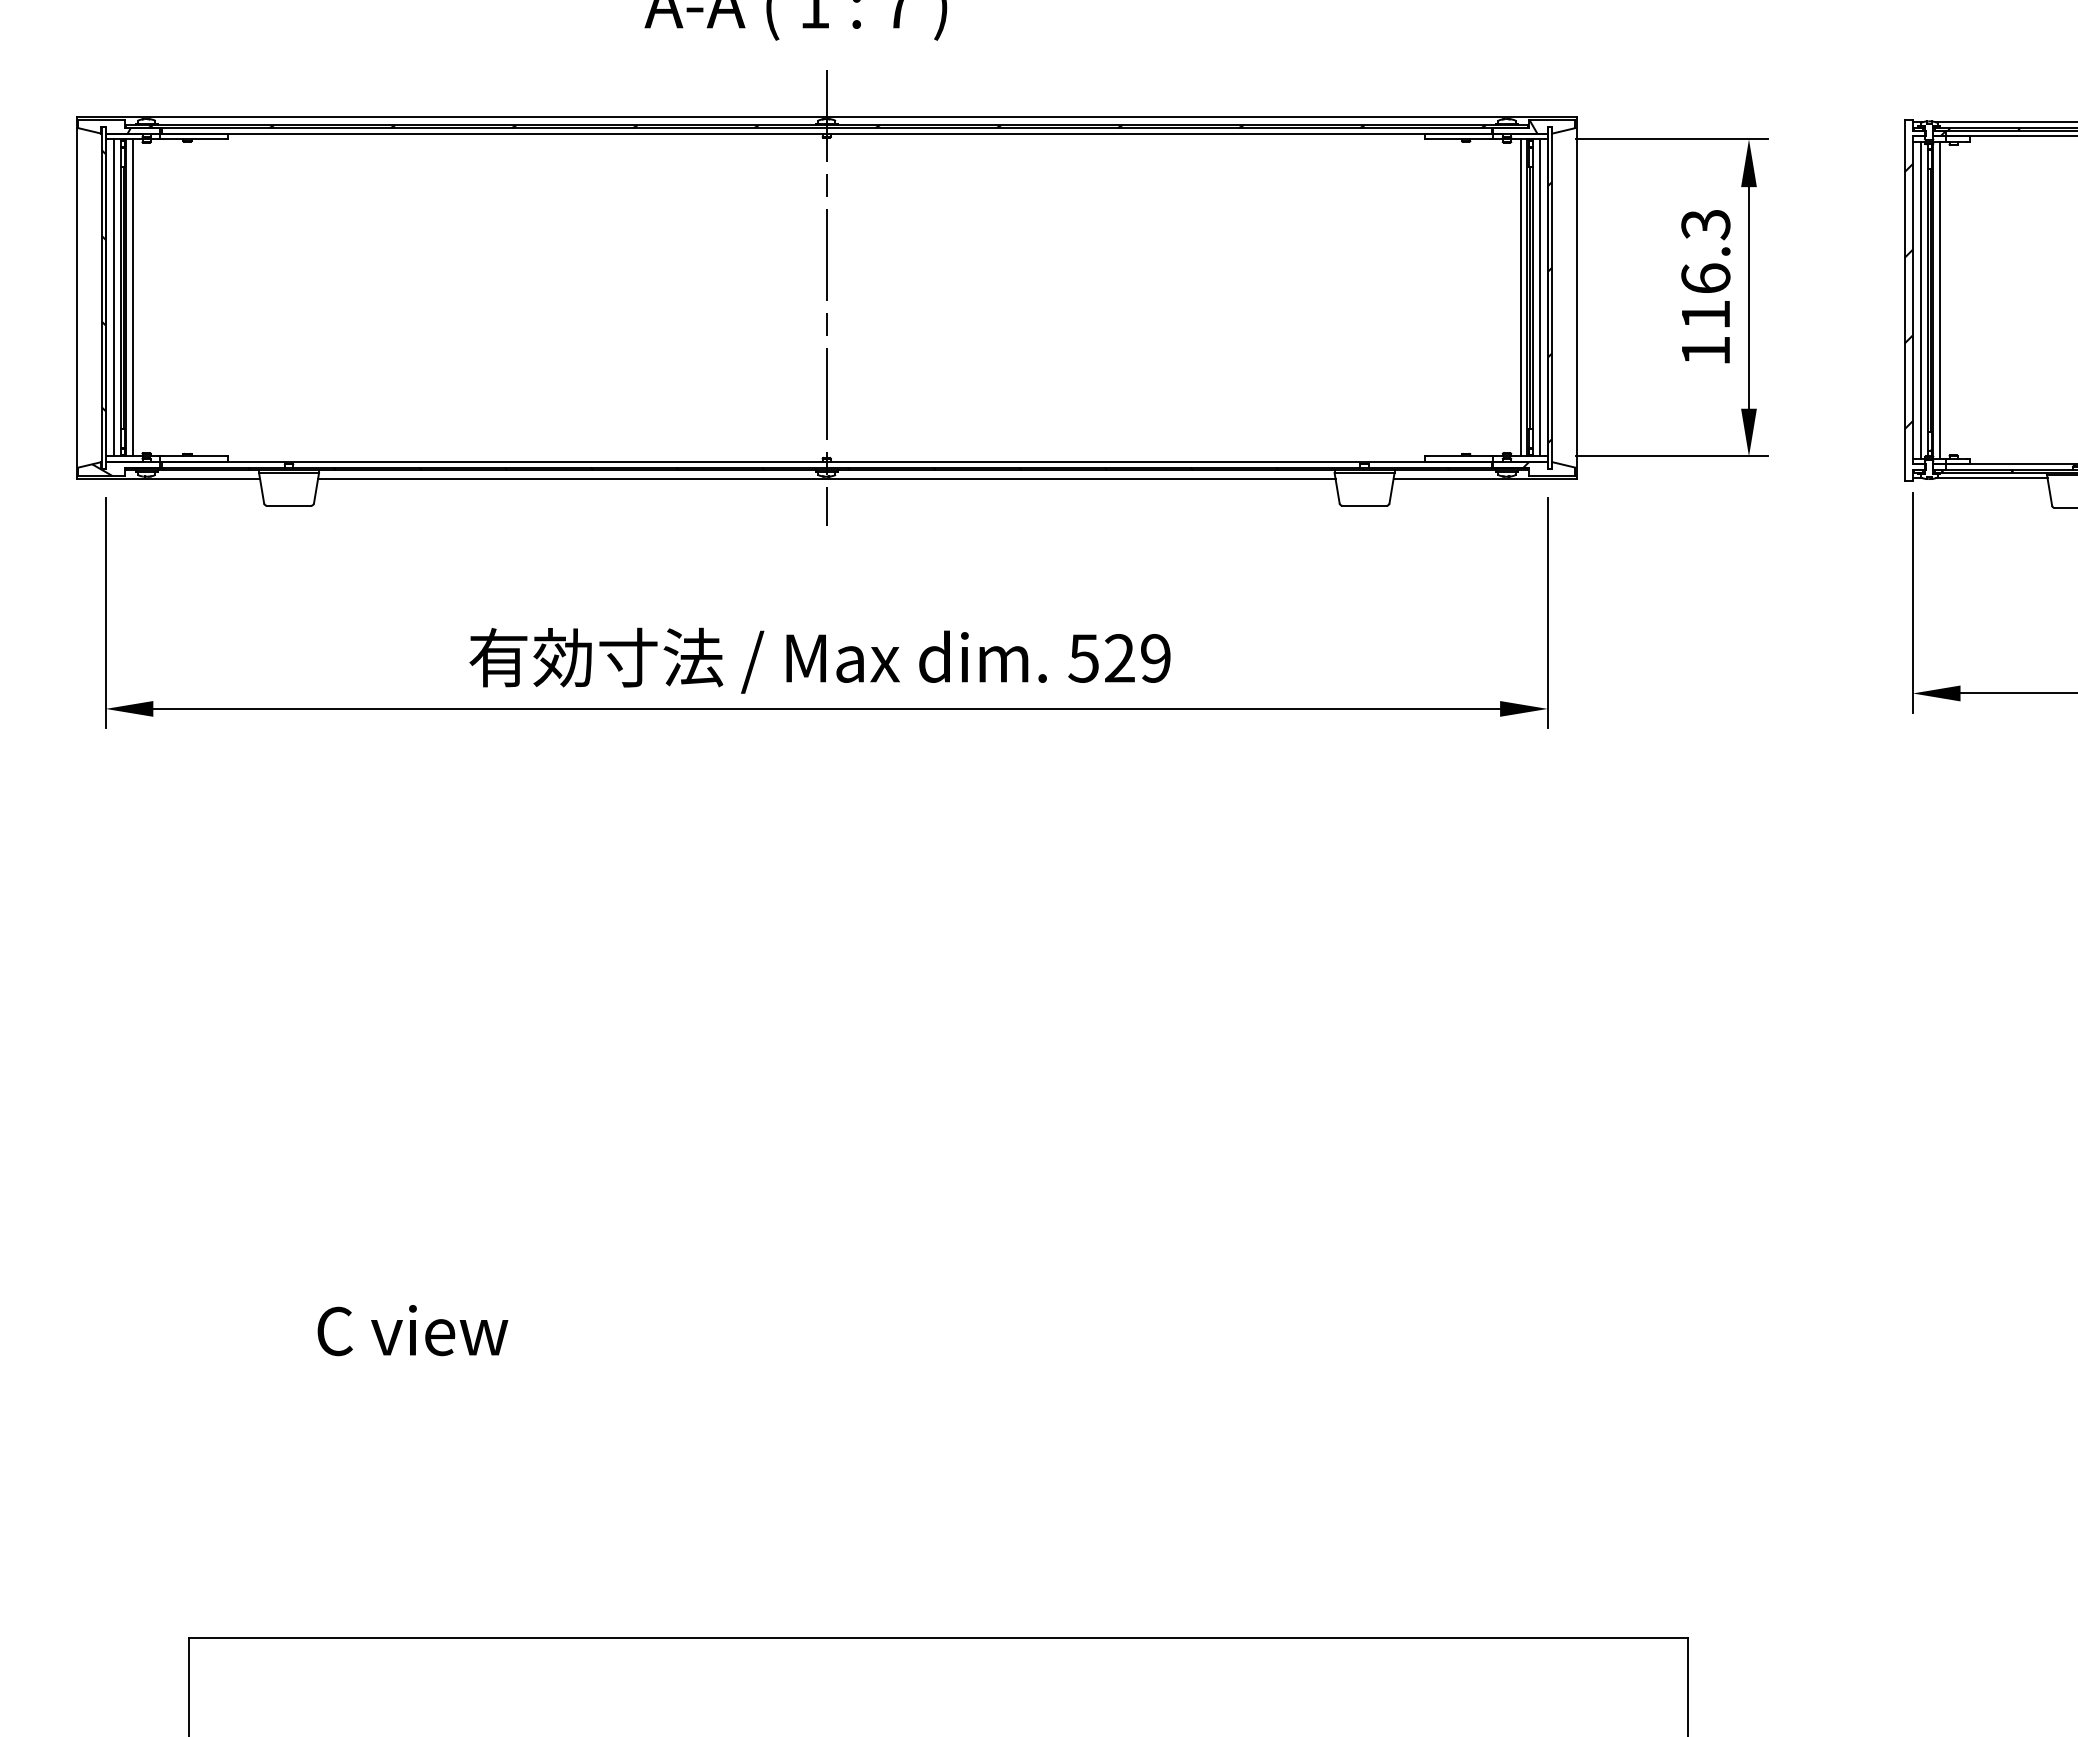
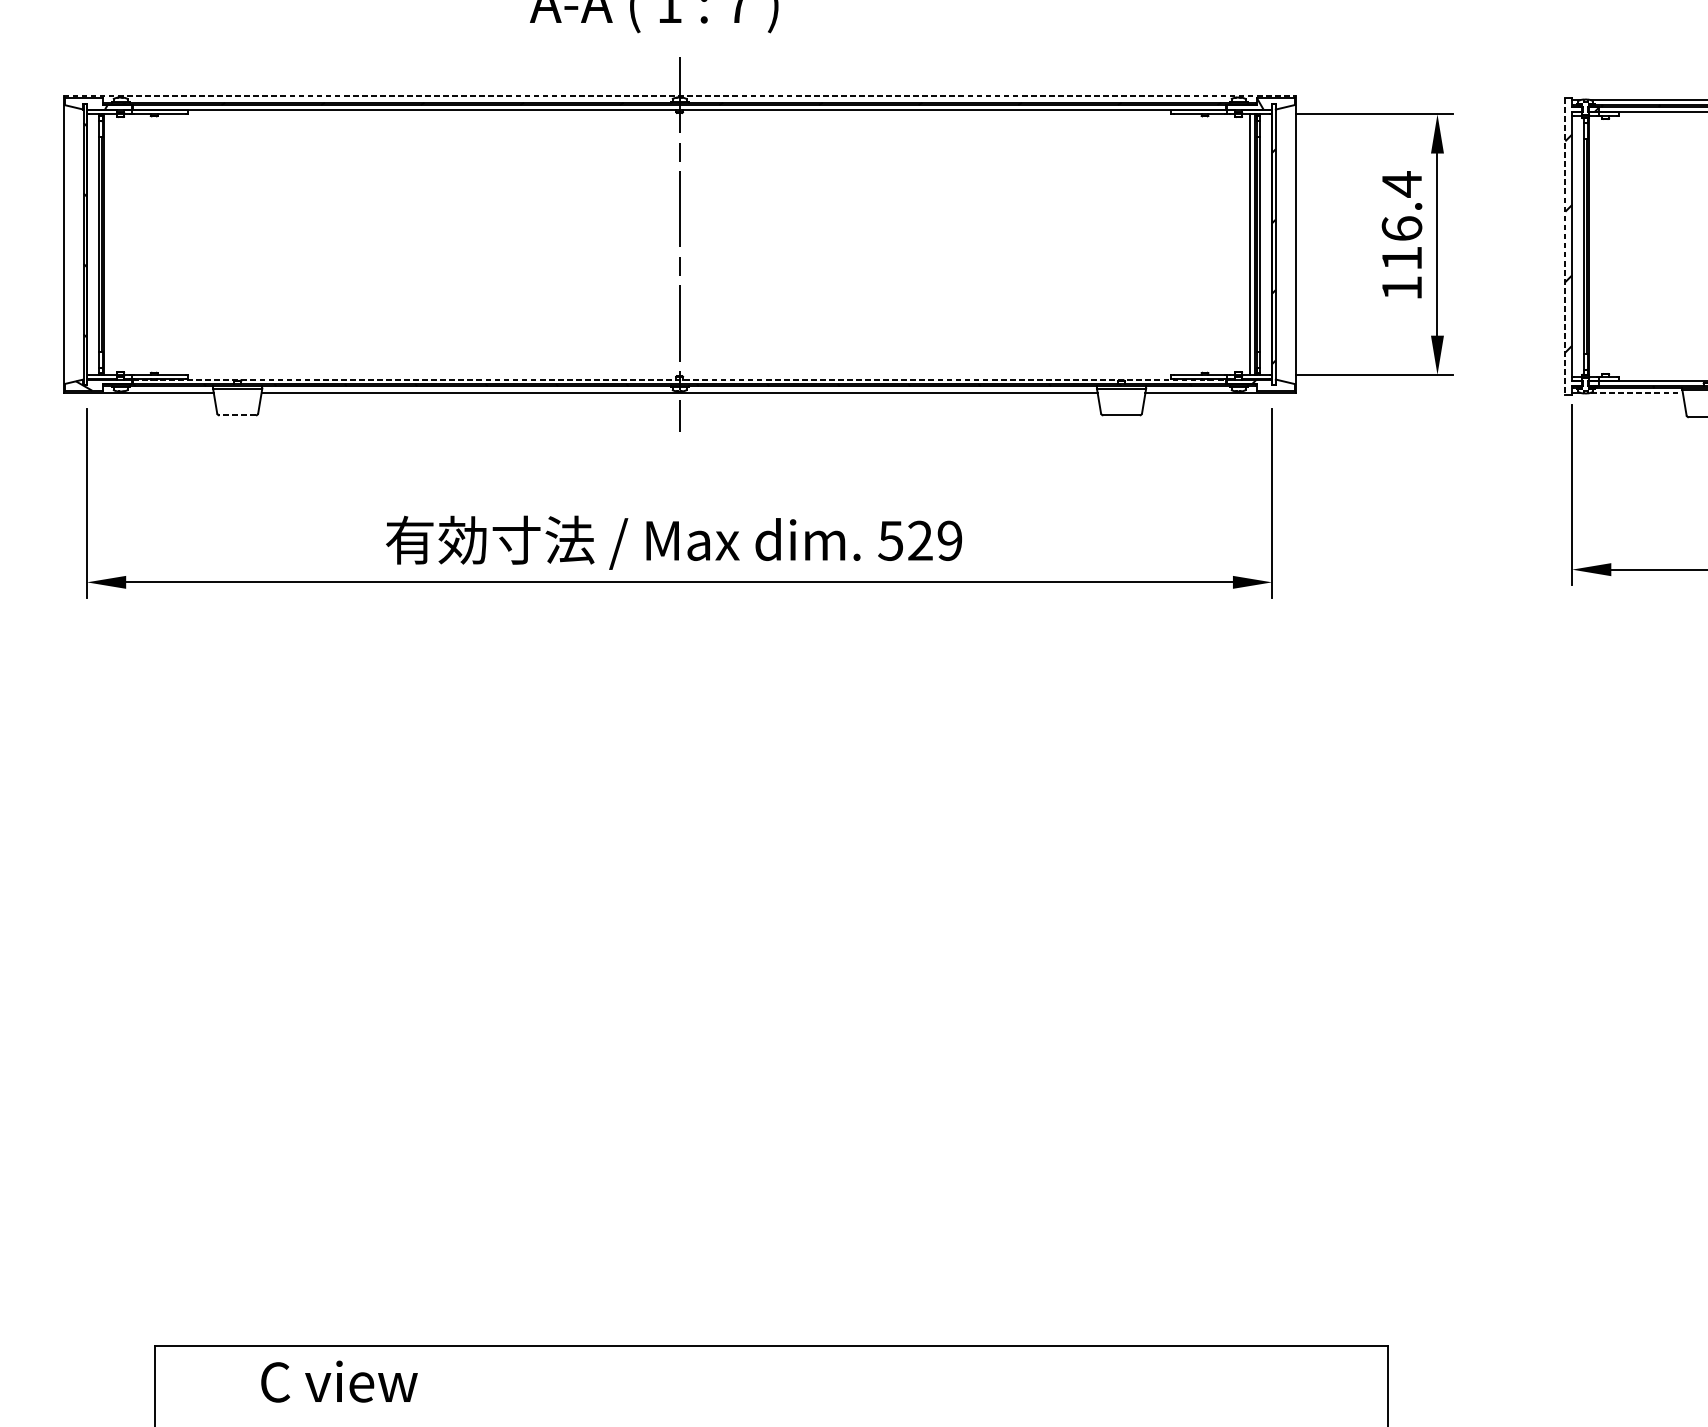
line: (826, 117) -> (679, 96), solid -> dashed
text: (1705, 224) -> (1401, 184), 116.3 -> 116.4
line: (113, 297) -> (93, 244), removed
line: (133, 297) -> (109, 244), removed
line: (1539, 297) -> (1265, 244), removed
line: (1920, 299) -> (1578, 245), removed
line: (1940, 299) -> (1594, 245), removed
line: (1904, 300) -> (1565, 246), solid -> dashed
line: (827, 462) -> (680, 379), solid -> dashed
line: (1991, 478) -> (1636, 392), solid -> dashed
line: (288, 505) -> (237, 415), solid -> dashed
text: (412, 1330) -> (339, 1381), moved

